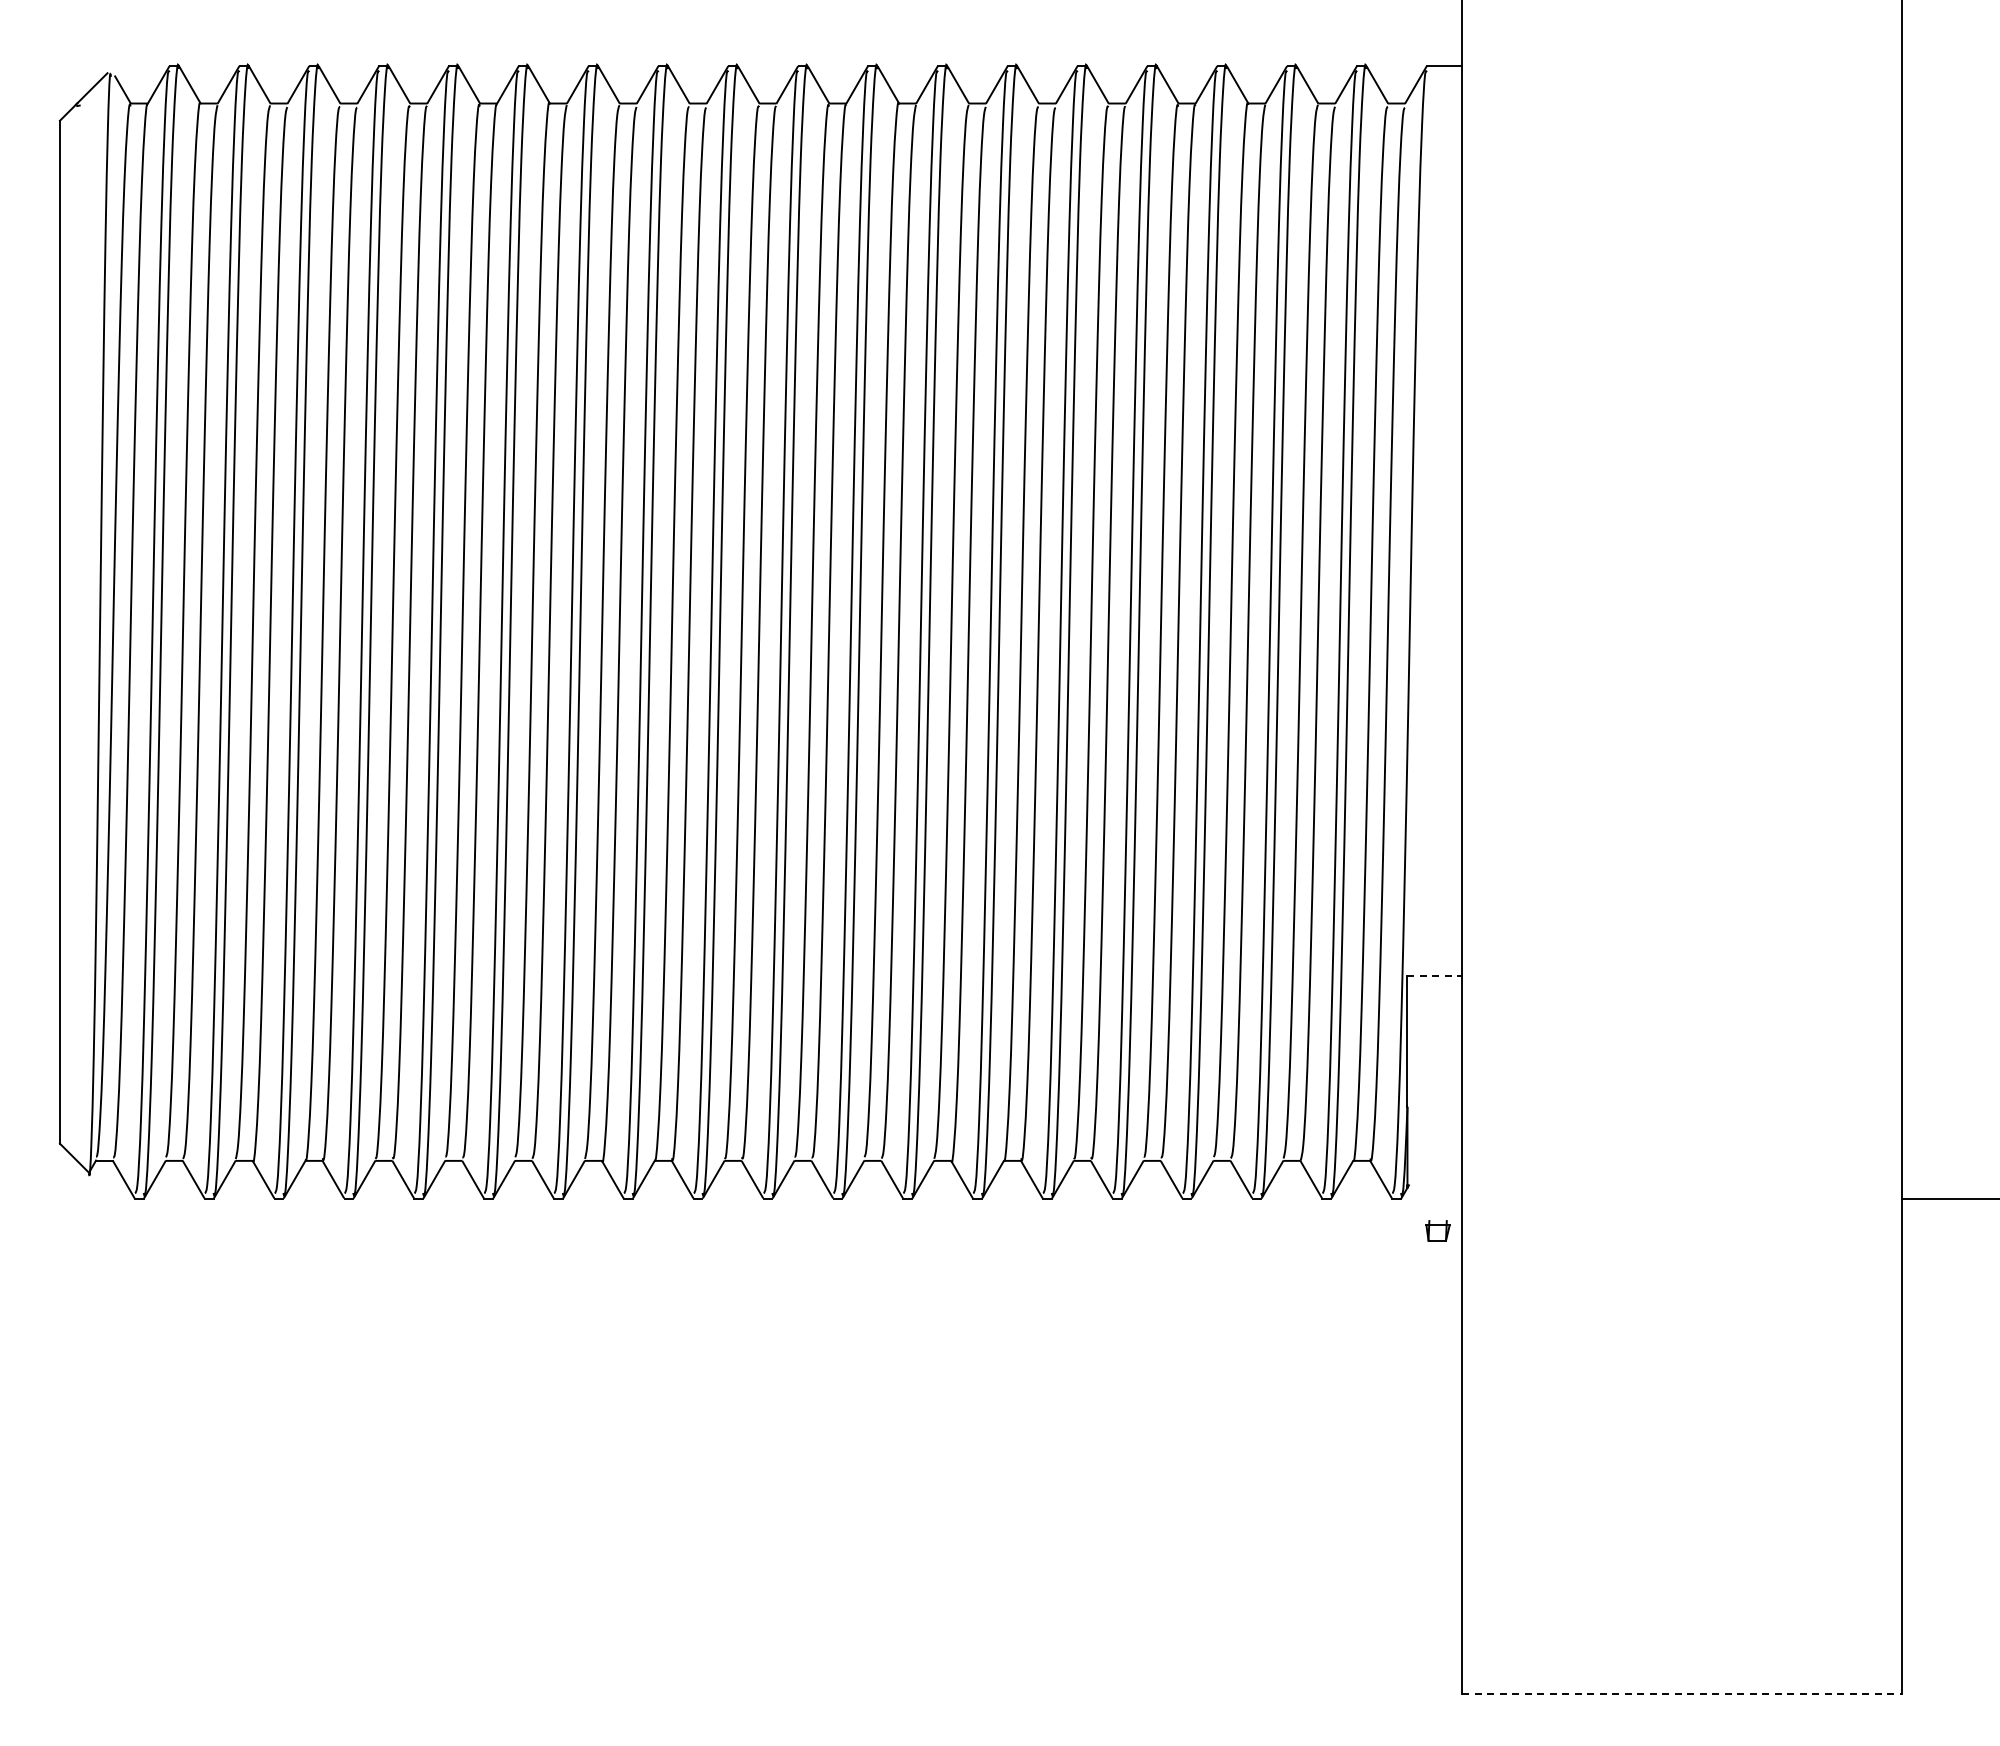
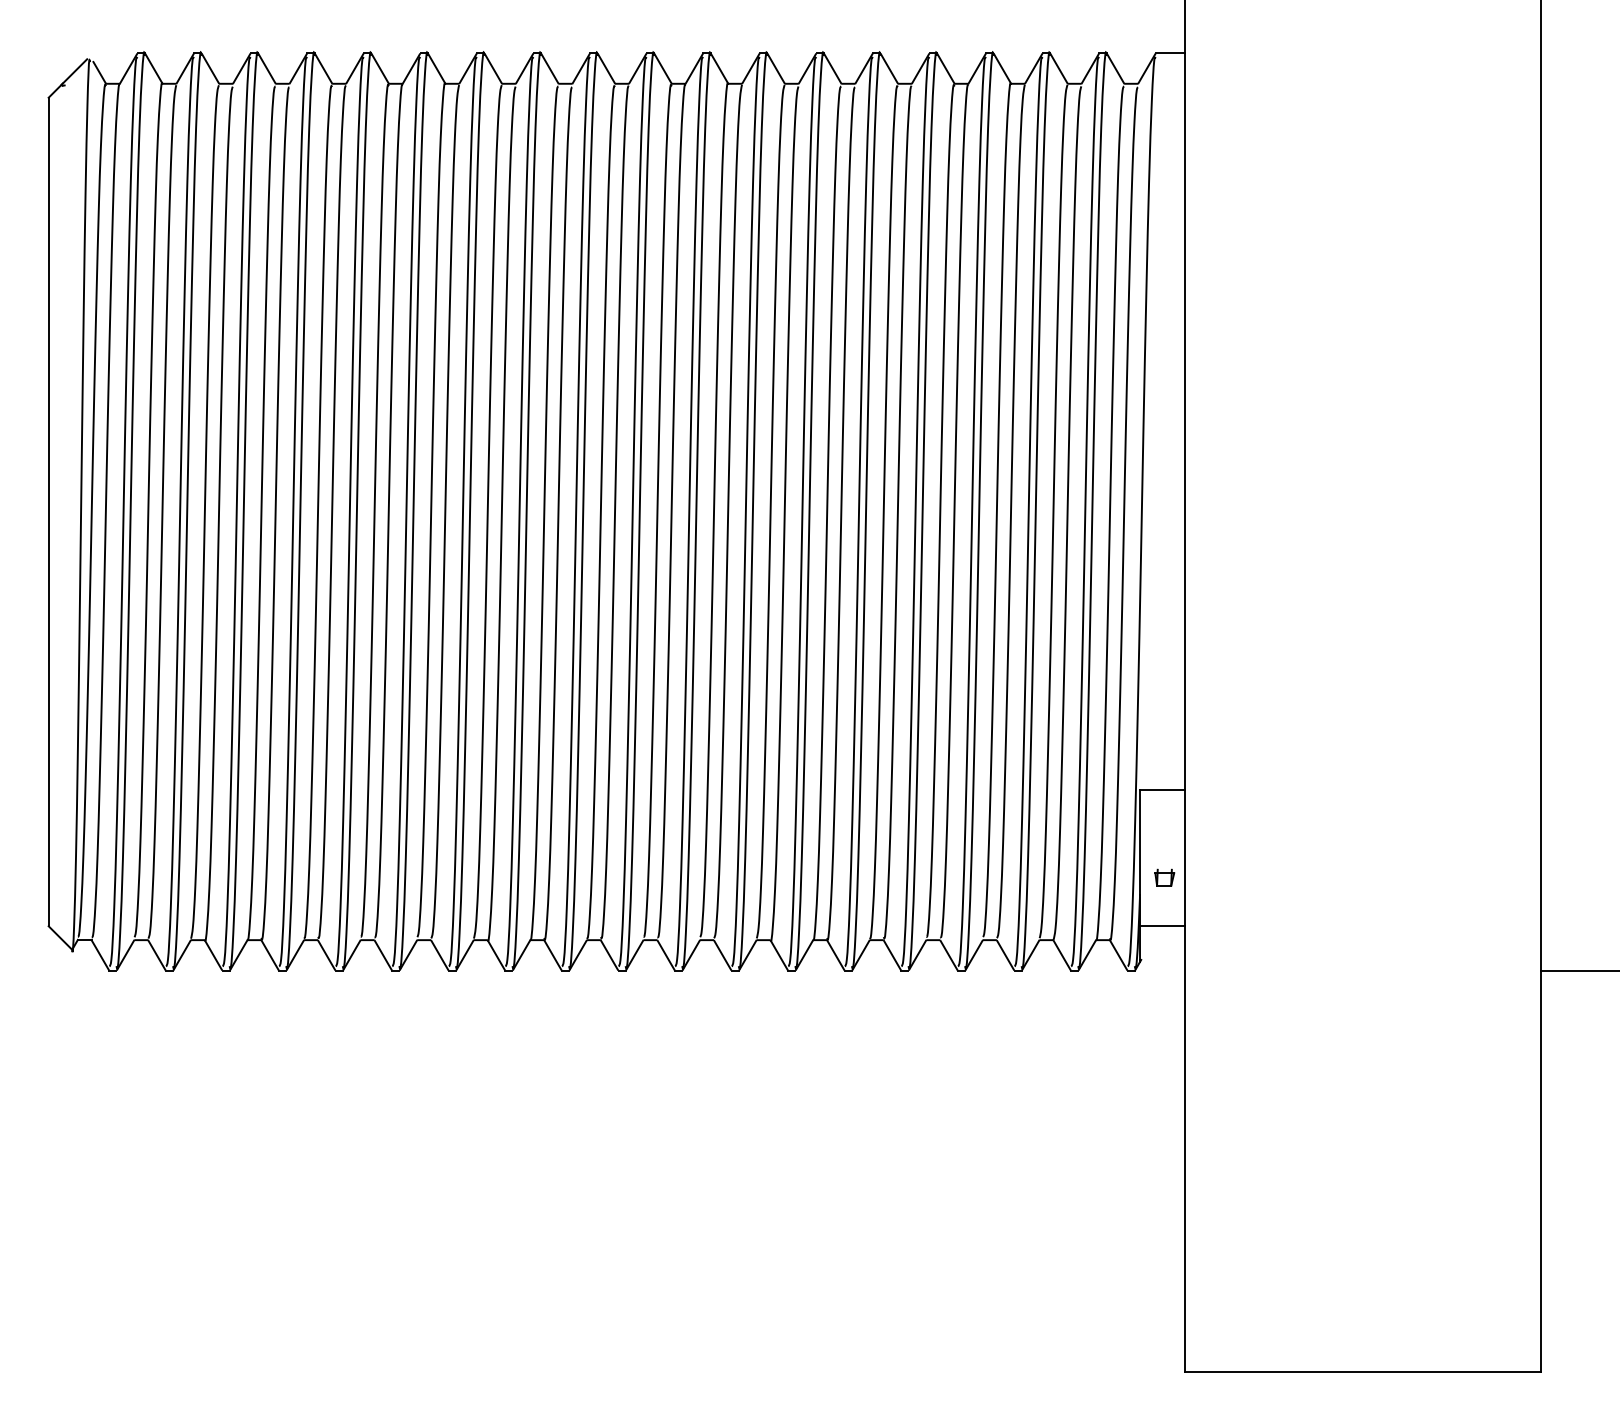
line: (1435, 975) -> (1162, 790), dashed -> solid
line: (1434, 1143) -> (1161, 926), added
part: (1437, 1230) -> (1164, 877), moved
line: (1682, 1693) -> (1362, 1371), dashed -> solid

